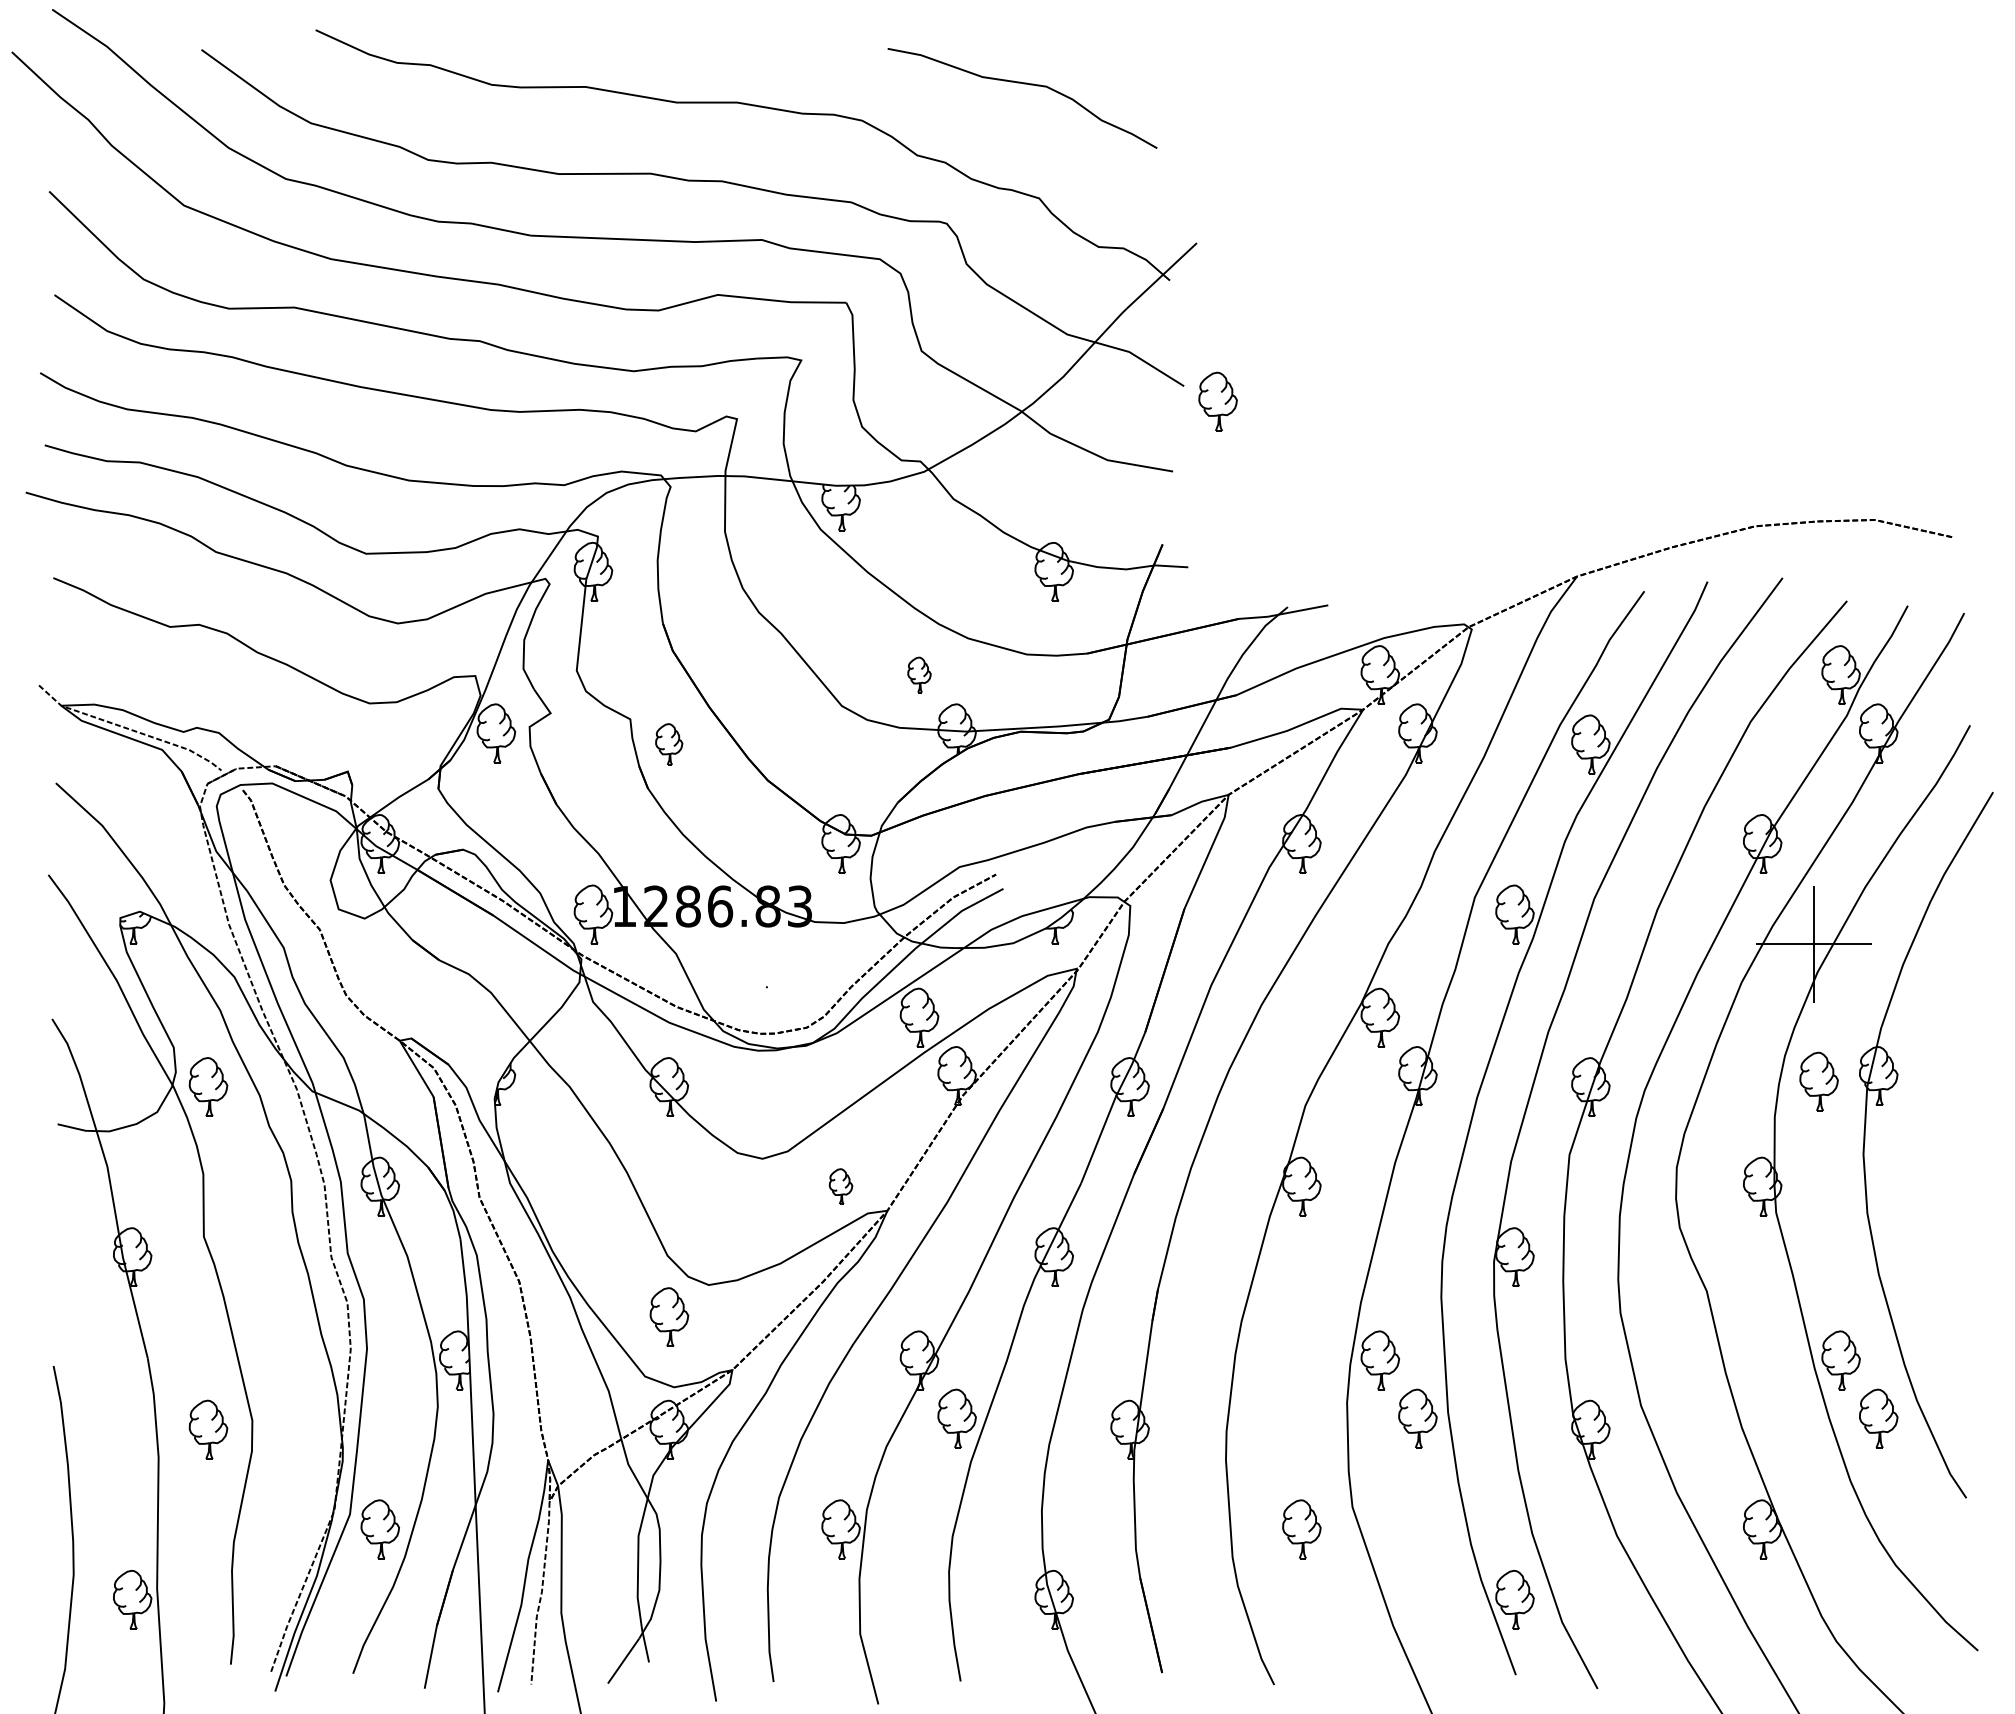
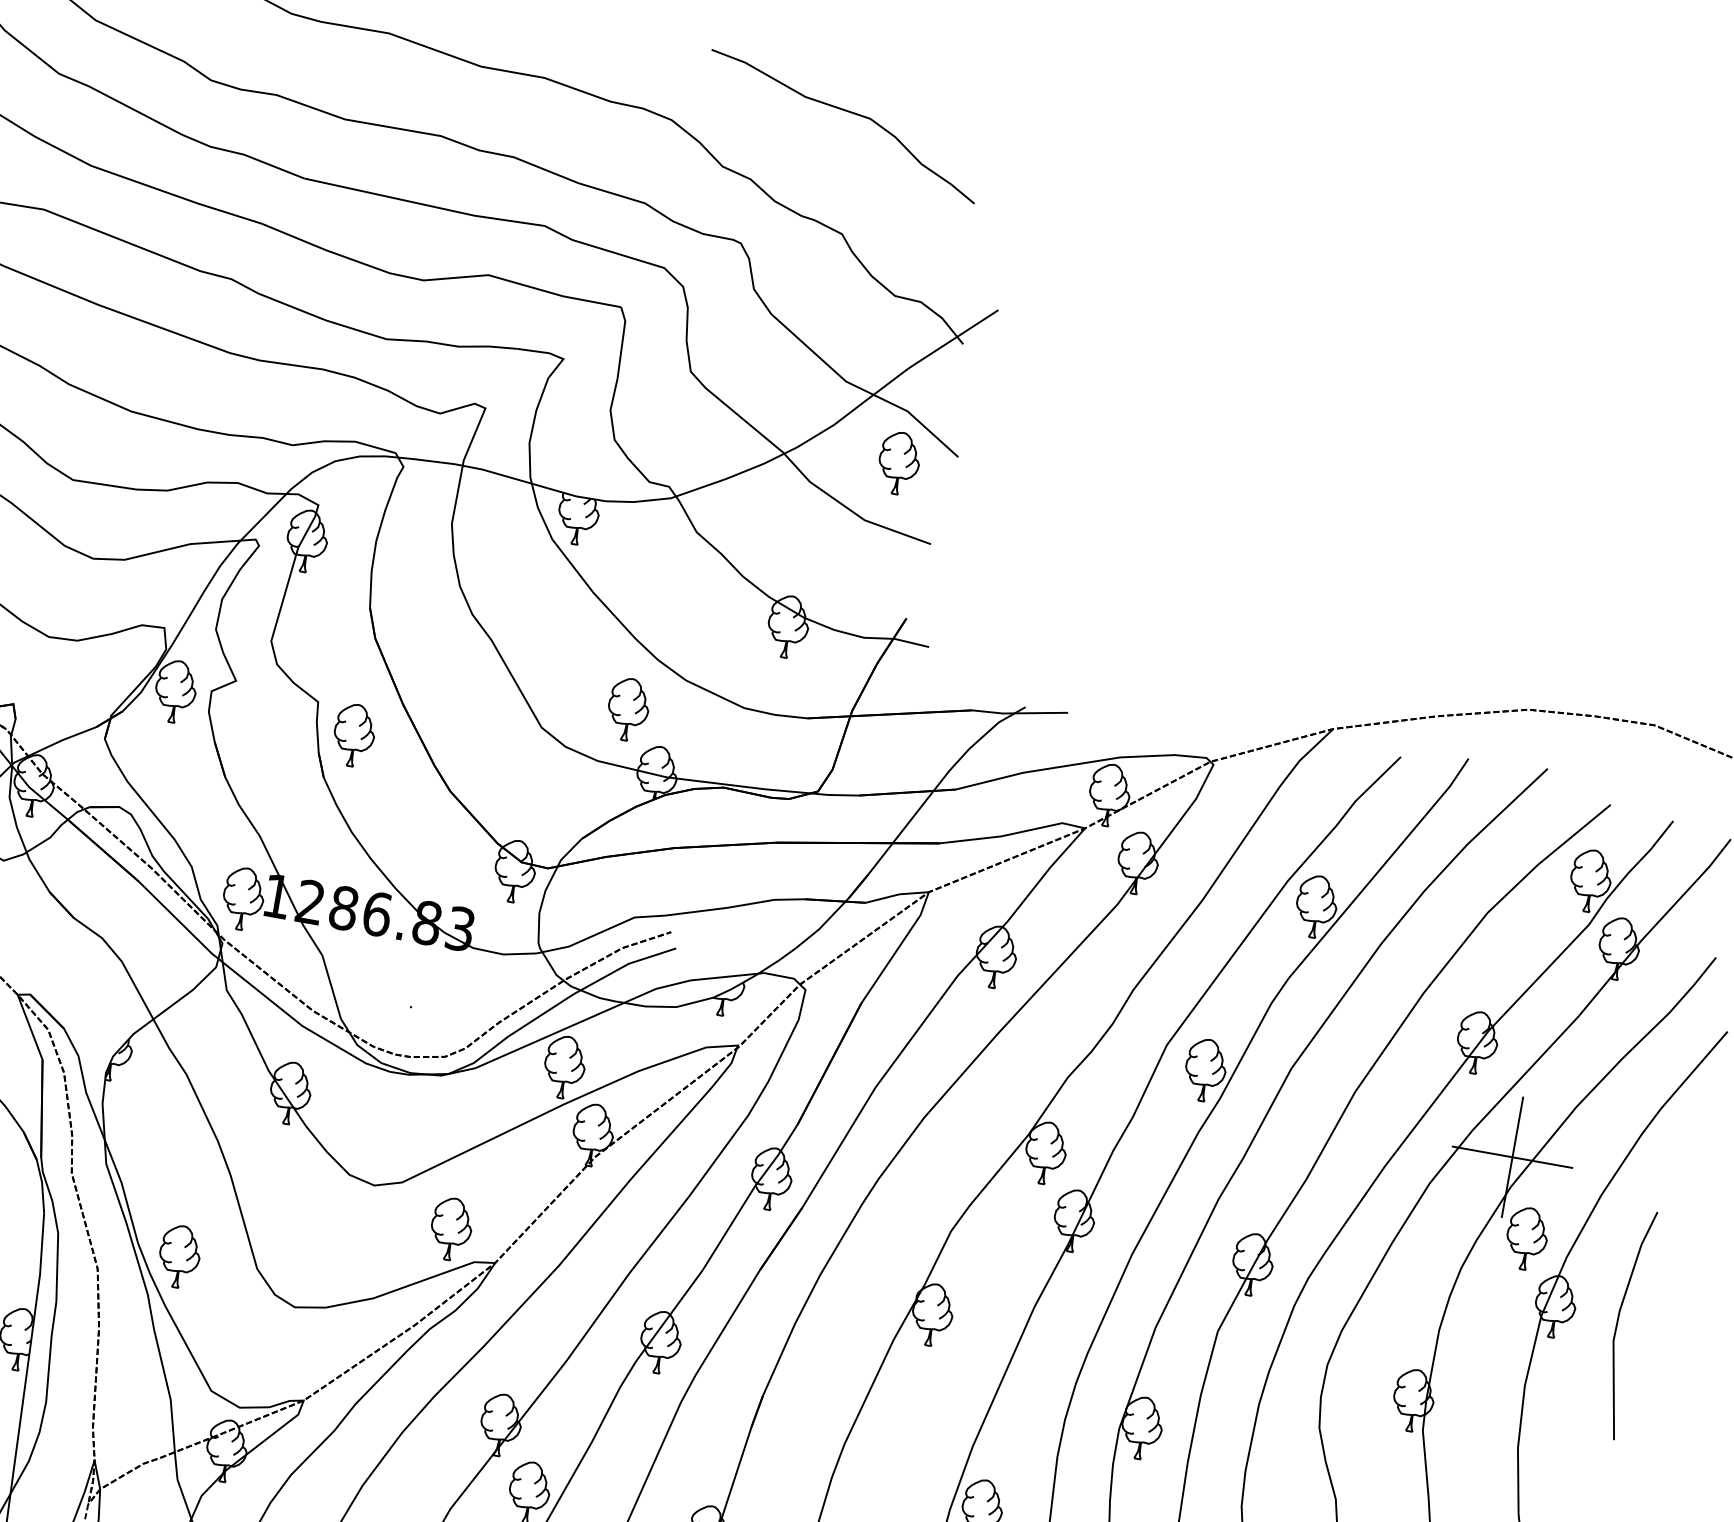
part: (1217, 401) -> (898, 463), moved
part: (919, 674) -> (628, 709), size x1.67
part: (668, 744) -> (353, 735), size x1.43
line: (1939, 1080) -> (1617, 1322), added
part: (1818, 1081) -> (1526, 1238), moved
part: (840, 1186) -> (450, 1228), size x1.67
part: (669, 1316) -> (179, 1256), moved

